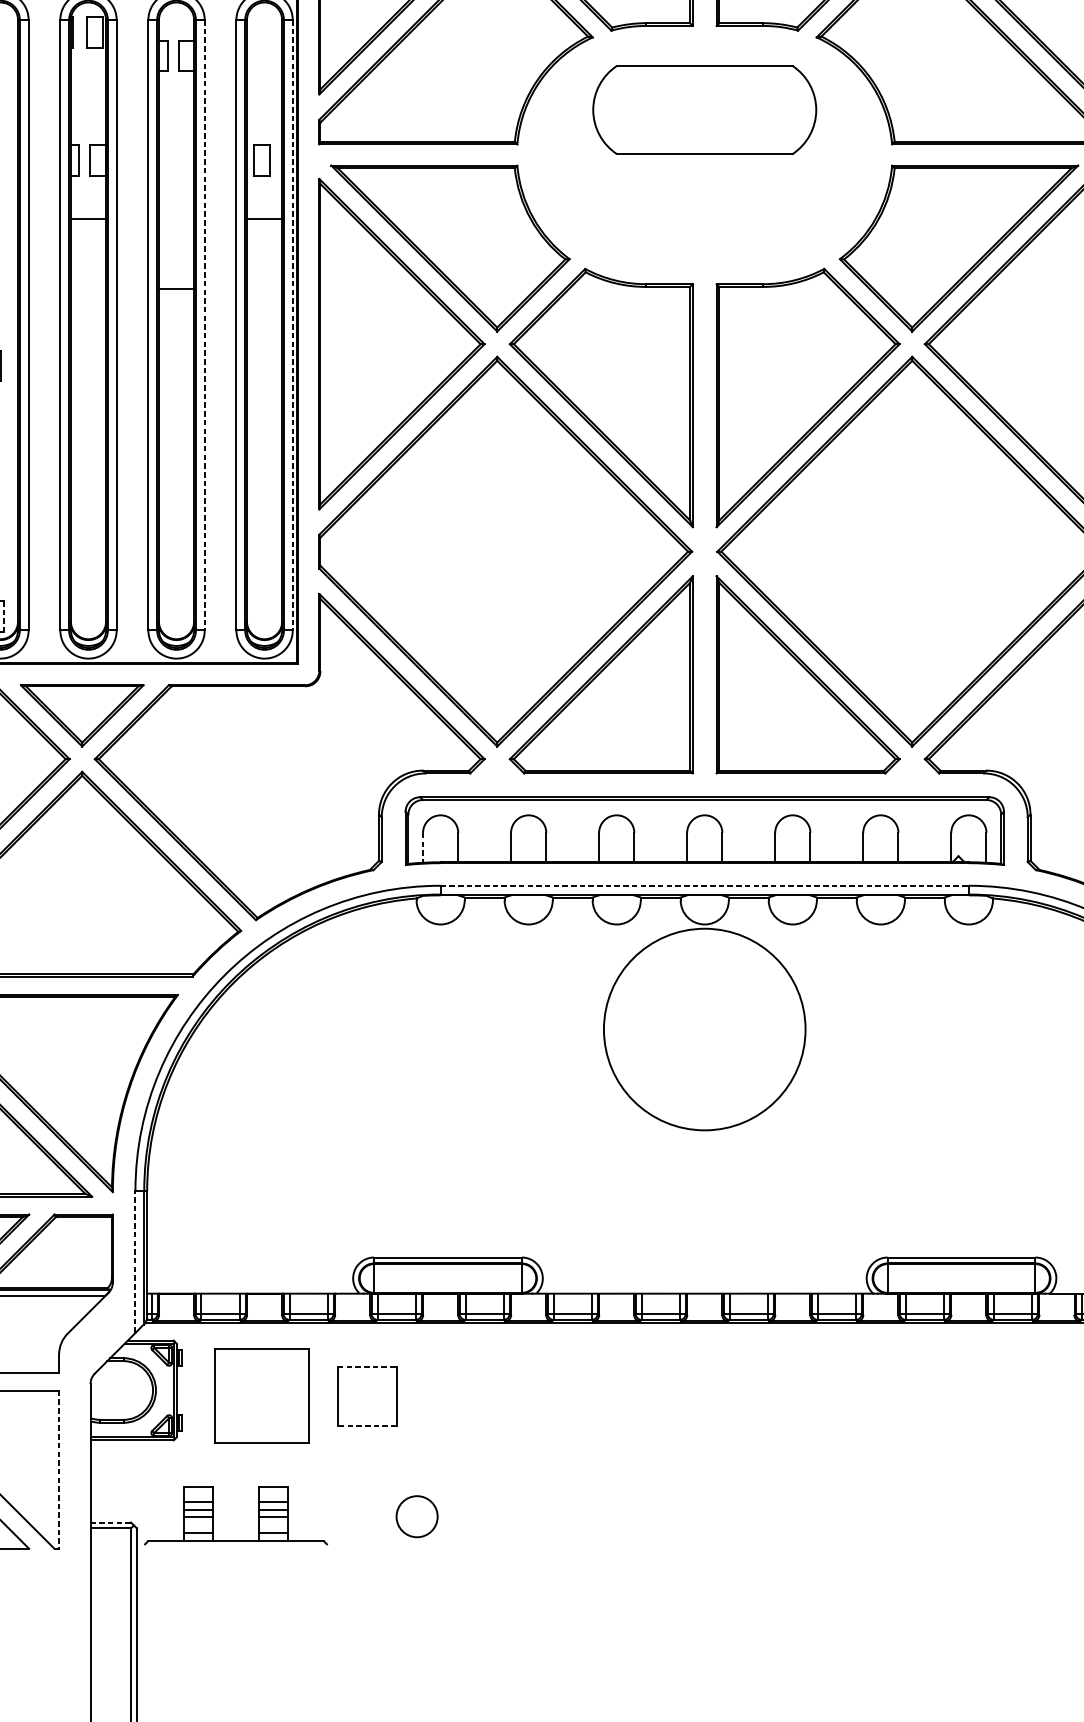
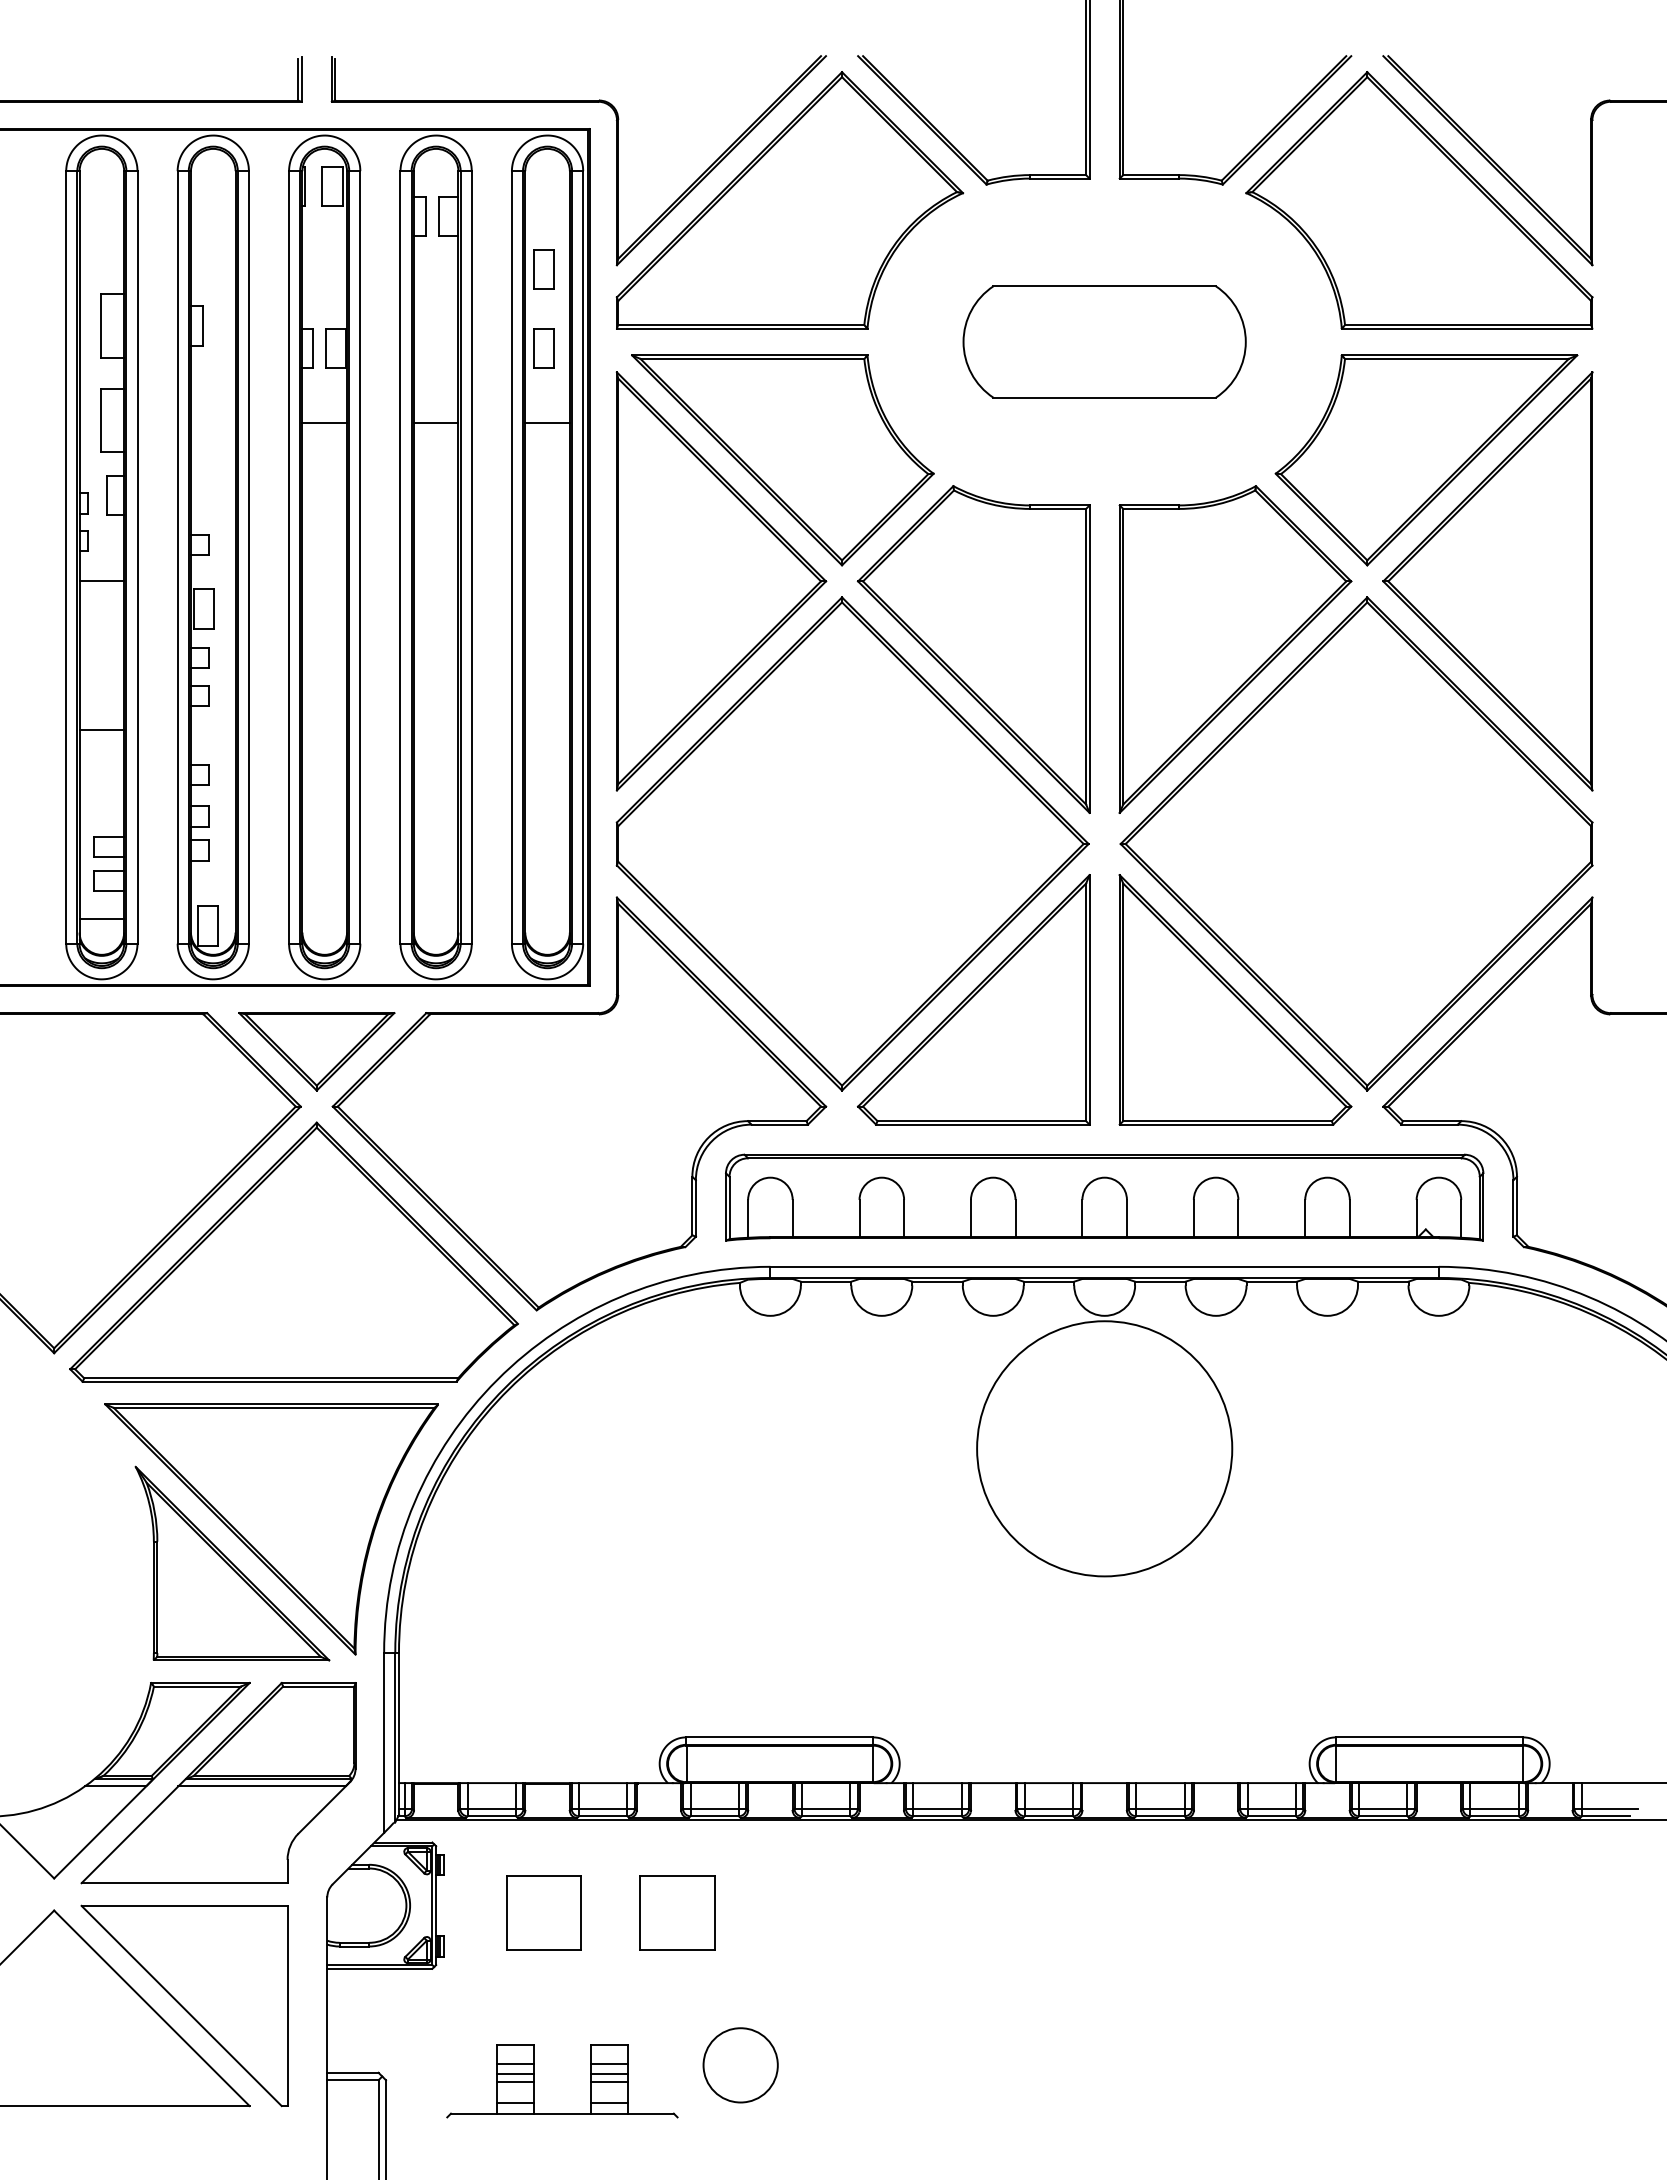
part: (261, 97) -> (543, 269), added
part: (704, 109) -> (1104, 341), moved
line: (176, 288) -> (435, 422), moved
line: (204, 325) -> (471, 557), dashed -> solid
line: (292, 325) -> (583, 557), dashed -> solid
line: (4, 616) -> (218, 926), dashed -> solid
line: (423, 847) -> (748, 1218), dashed -> solid
line: (705, 885) -> (1105, 1266), dashed -> solid
line: (135, 1262) -> (384, 1743), dashed -> solid
line: (368, 1366) -> (678, 1875), dashed -> solid
part: (261, 1395) -> (543, 1912), size x0.62
line: (367, 1425) -> (677, 1950), dashed -> solid
line: (59, 1470) -> (287, 2006), dashed -> solid
part: (213, 1516) -> (534, 2081), moved
circle: (417, 1516) -> (740, 2065), size x1.43
line: (110, 1522) -> (352, 2072), dashed -> solid

